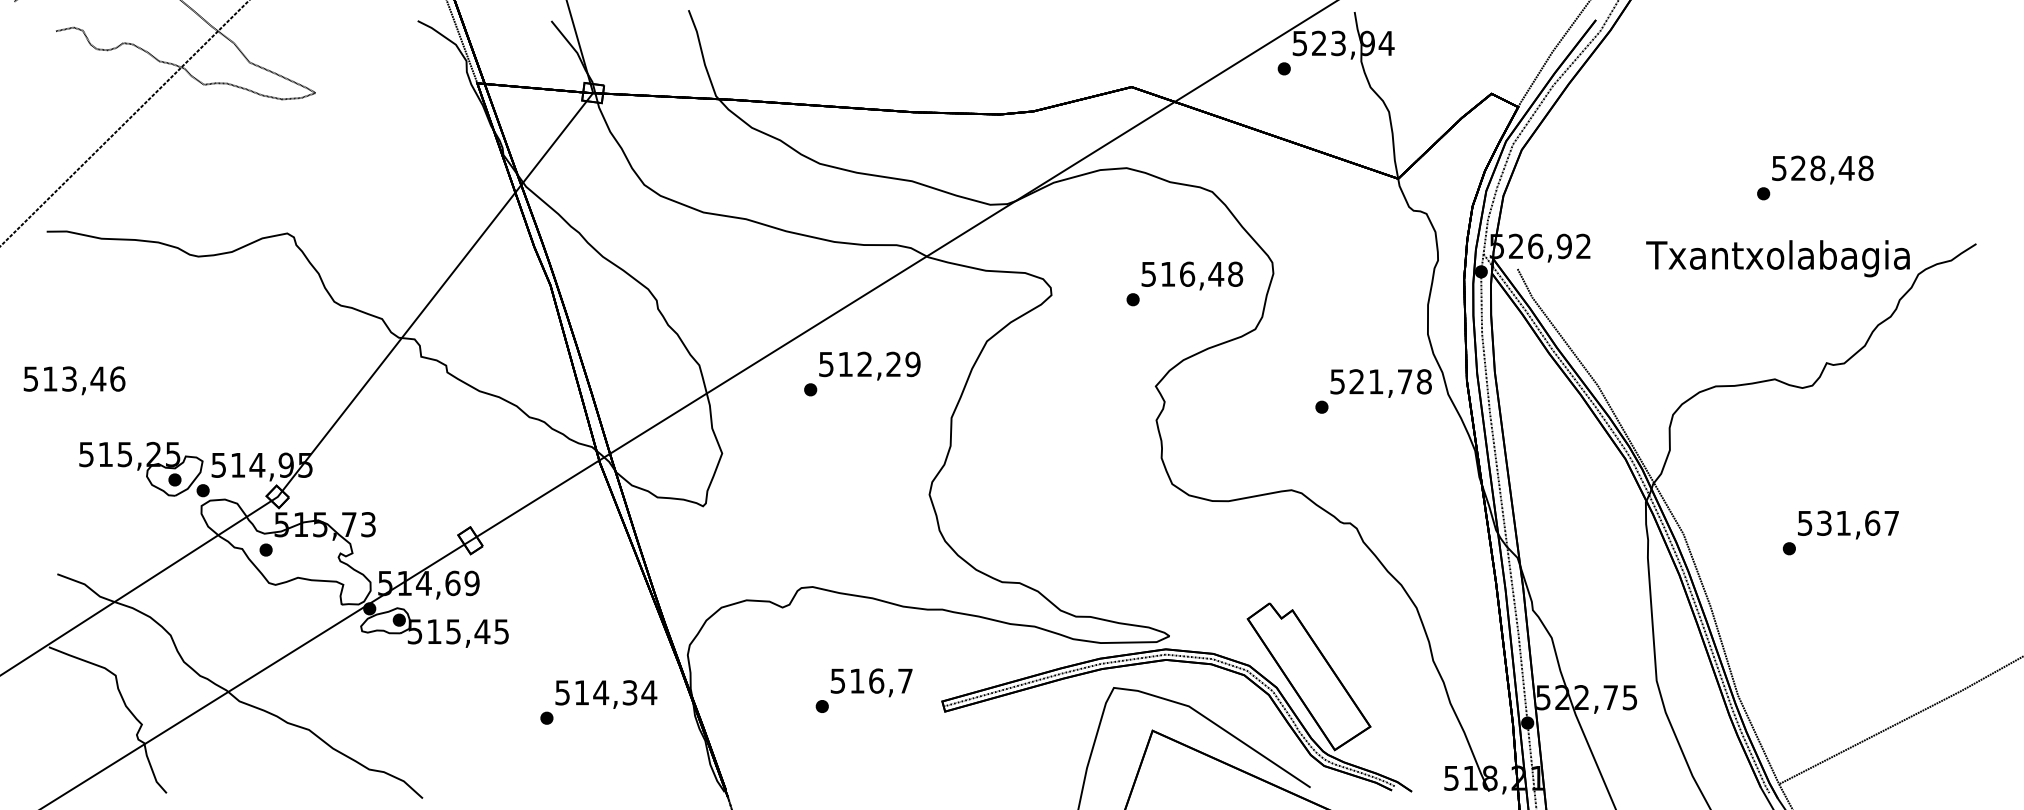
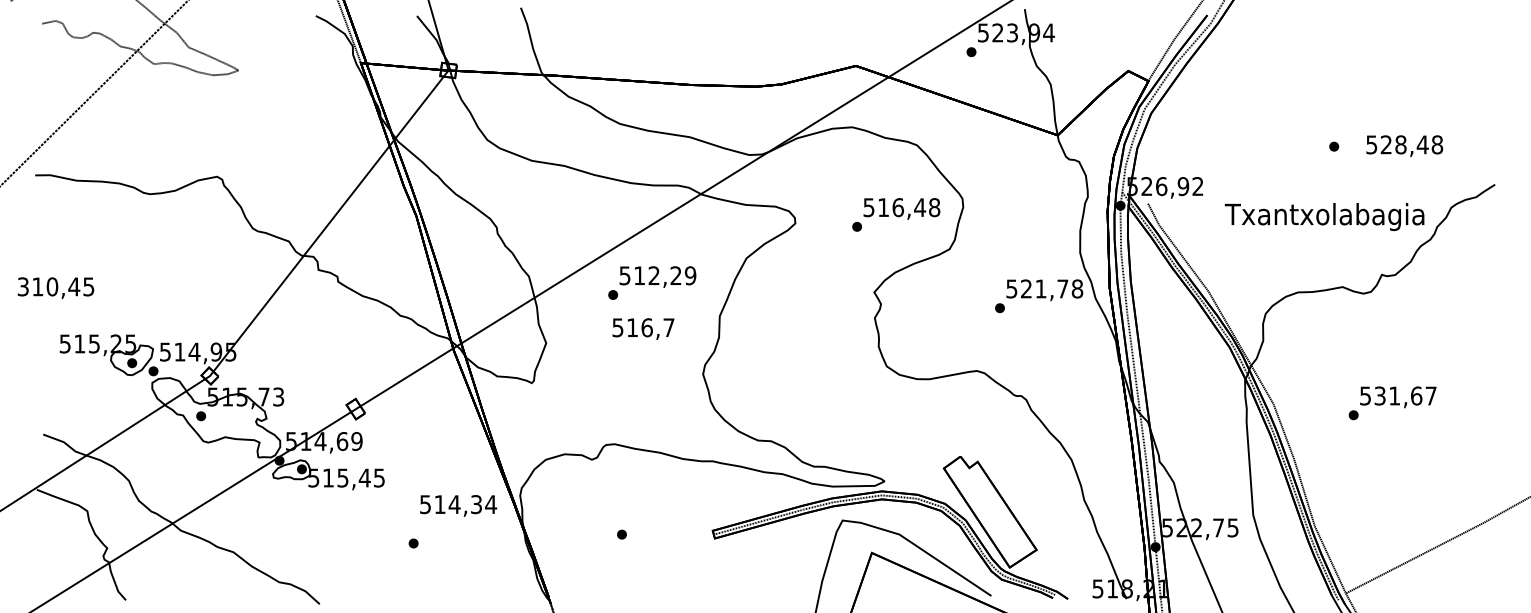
text: (1822, 169) -> (1404, 145), moved
text: (1777, 258) -> (1324, 216), moved
text: (74, 378) -> (56, 286), 513,46 -> 310,45
text: (871, 682) -> (643, 328), moved
text: (606, 694) -> (458, 505), moved

